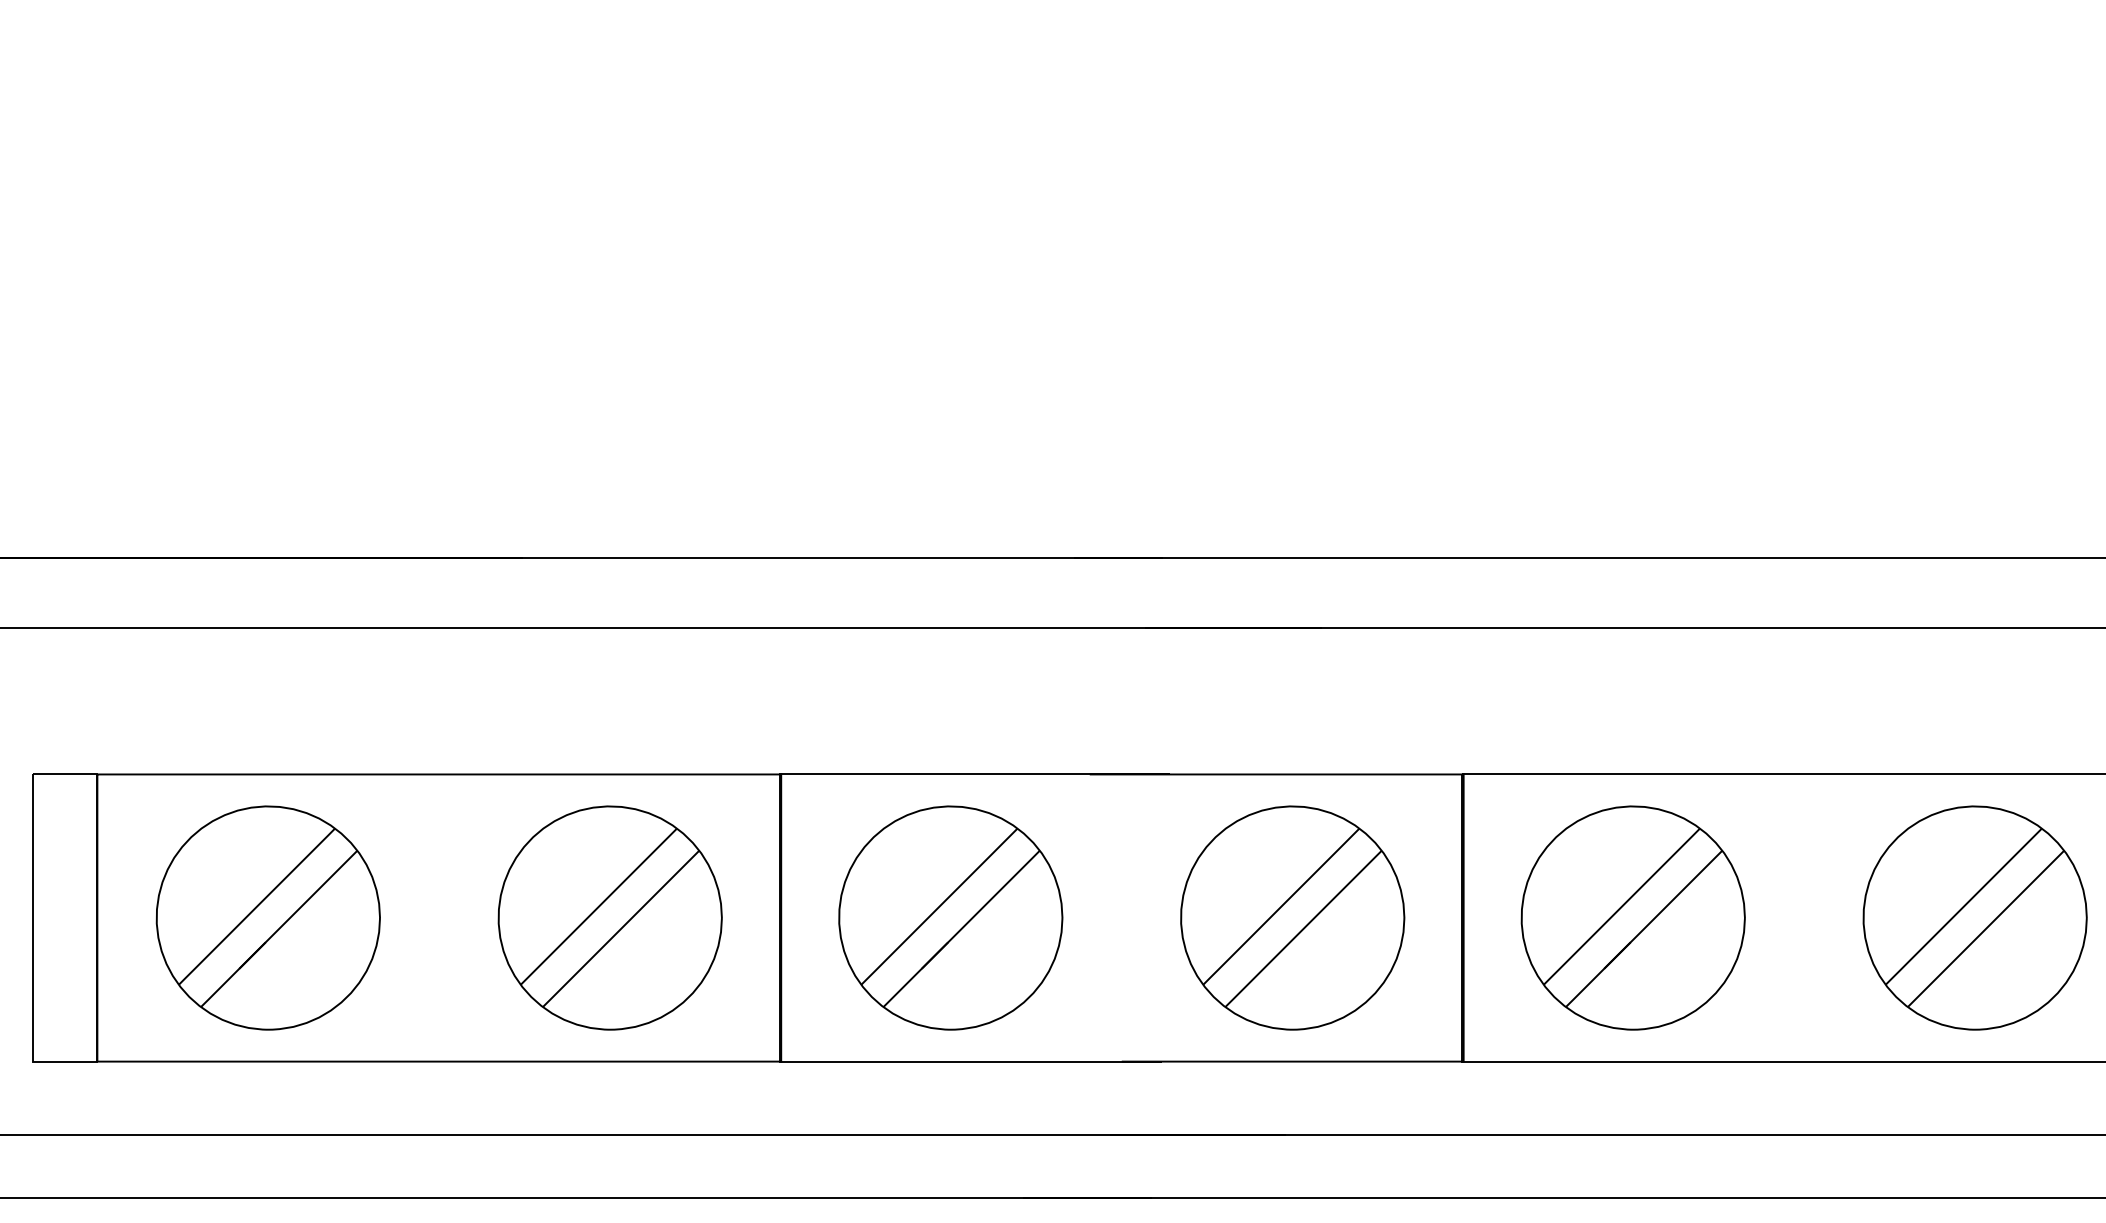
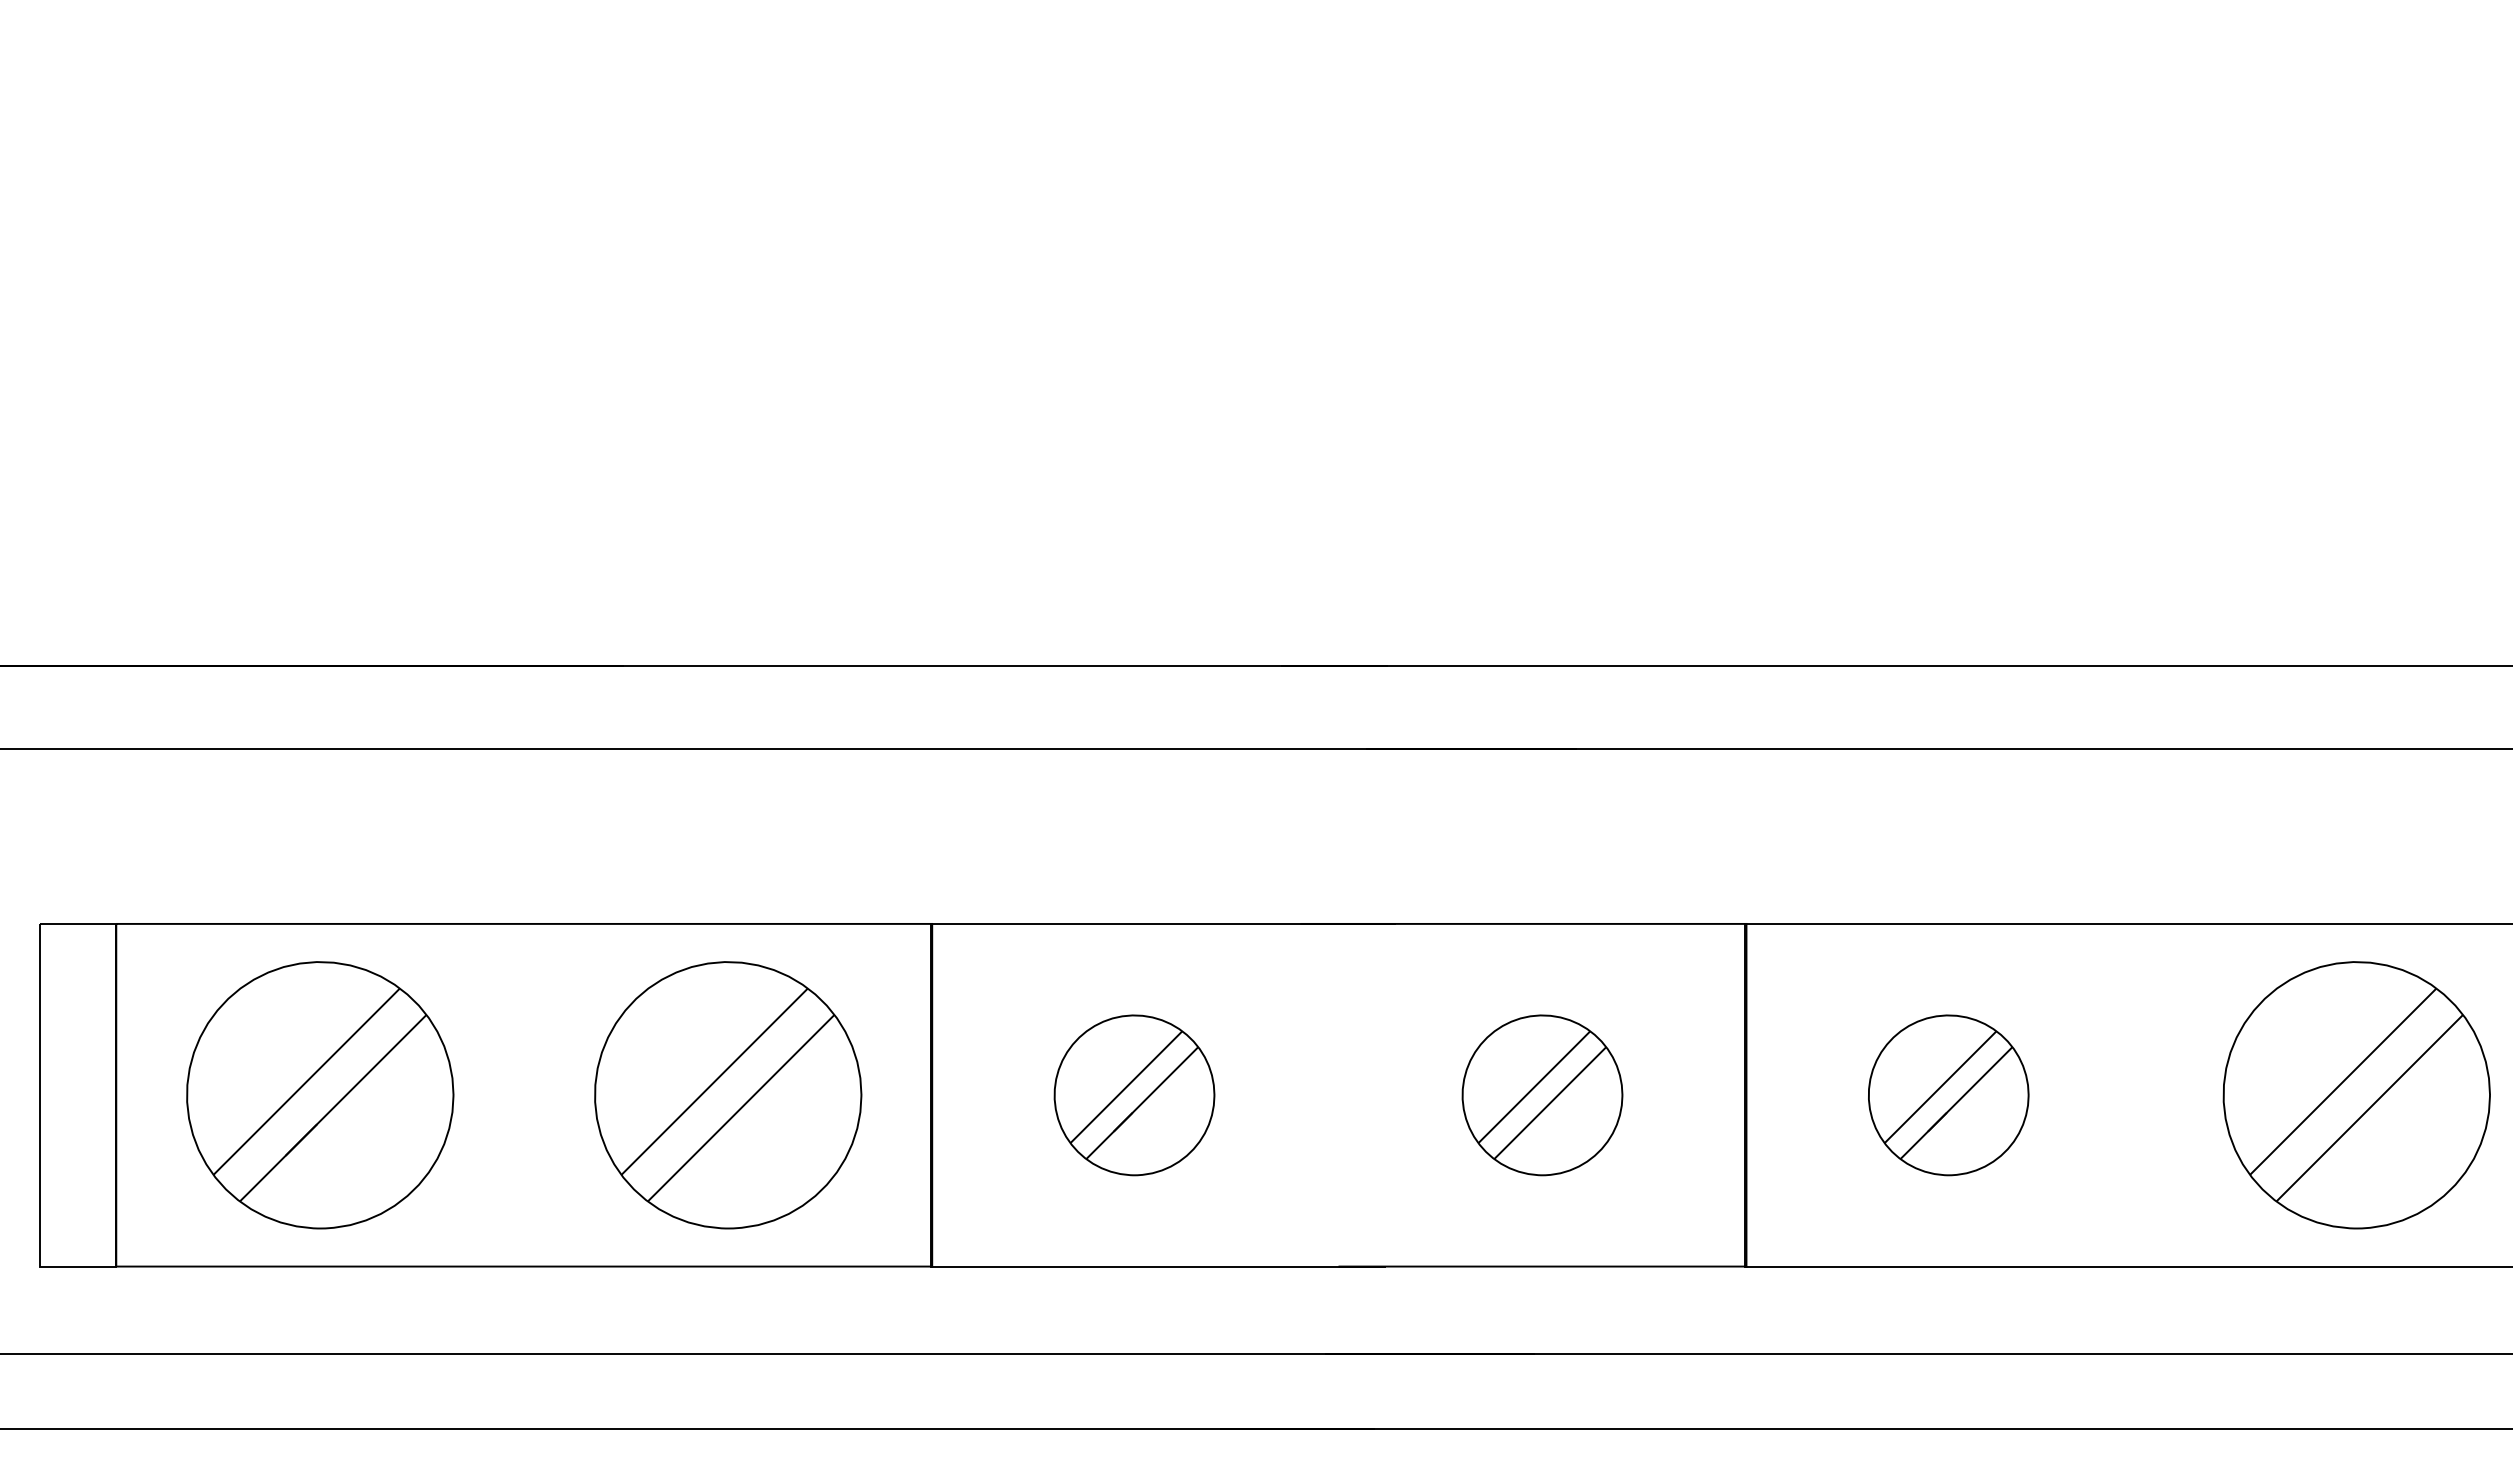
part: (950, 918) -> (1134, 1095), size x0.6
part: (1292, 918) -> (1542, 1095), size x0.6
part: (1632, 918) -> (1948, 1095), size x0.6

